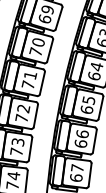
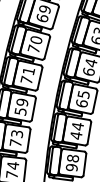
text: (22, 112) -> (21, 106), 72 -> 59
text: (81, 138) -> (76, 130), 66 -> 44
text: (76, 172) -> (72, 162), 67 -> 98

